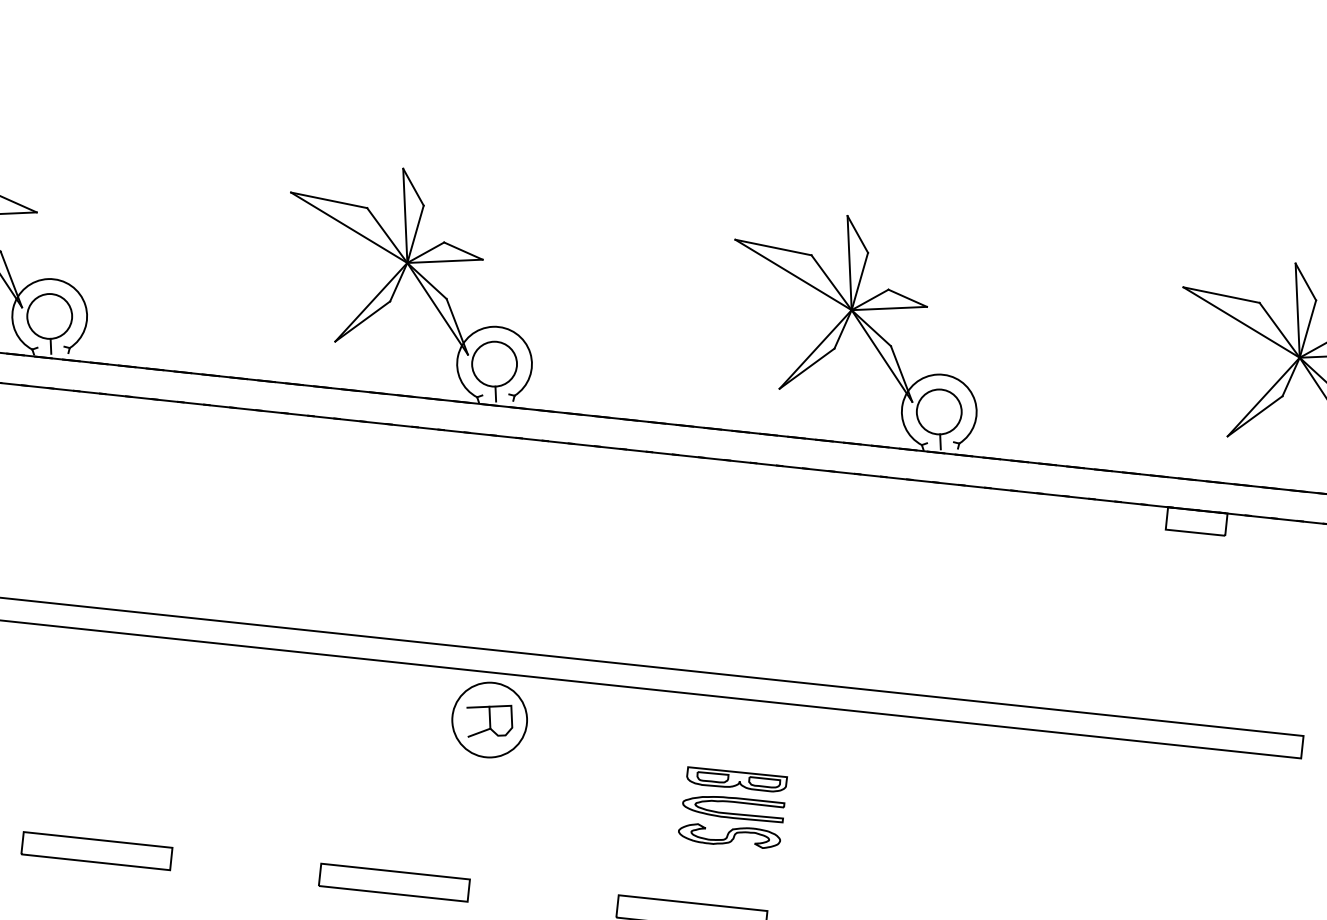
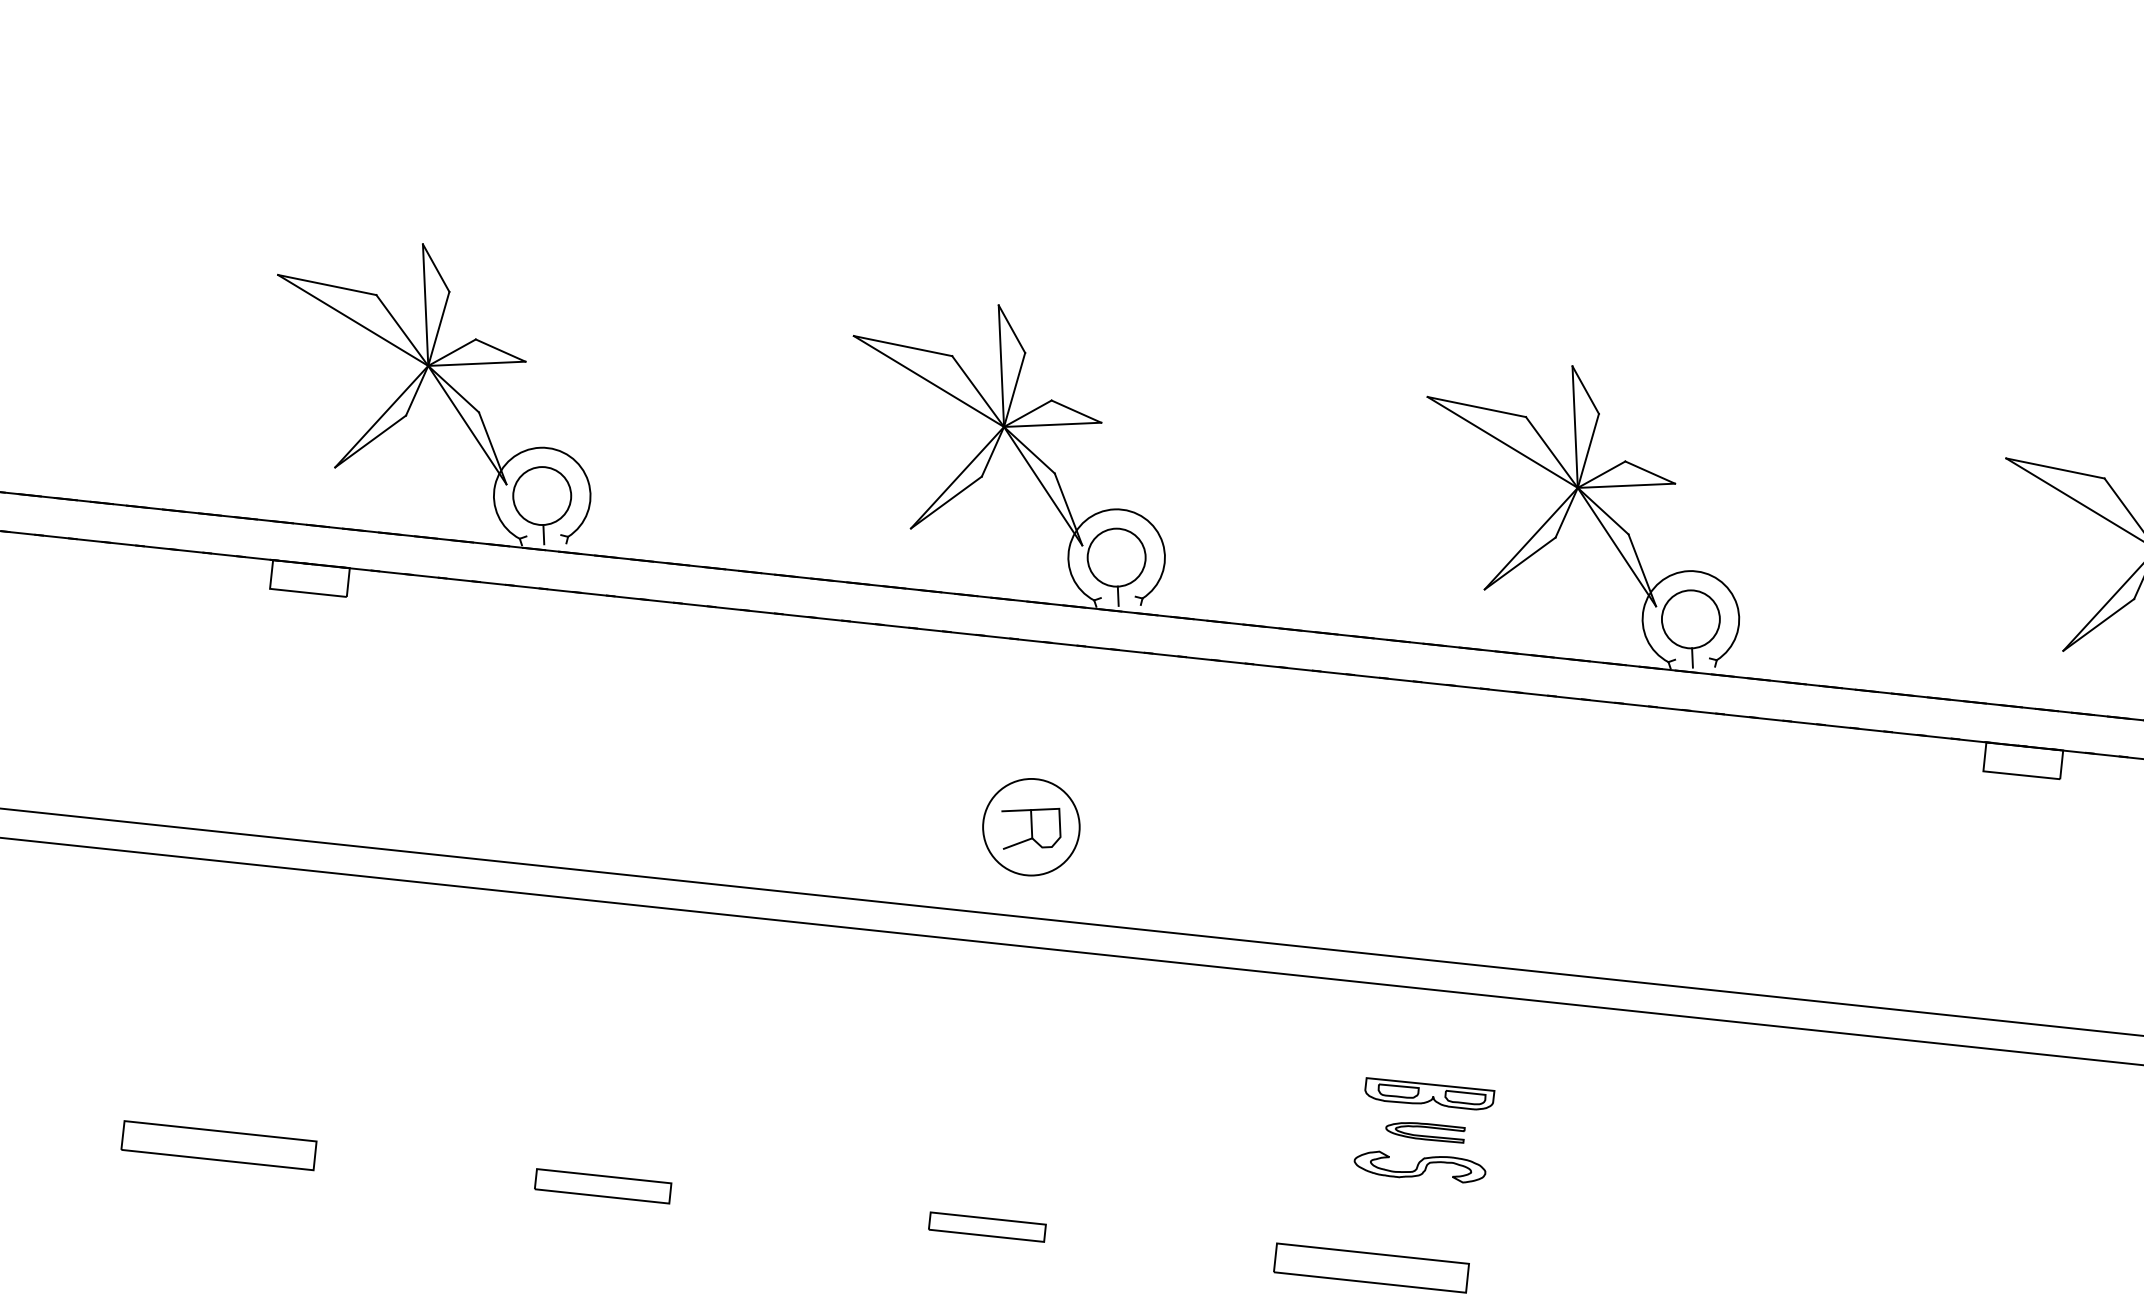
part: (489, 720) -> (1031, 827), moved
part: (733, 809) -> (1425, 1132), size x0.6
part: (96, 850) -> (602, 1185), size x0.7
part: (394, 882) -> (987, 1226), size x0.6

